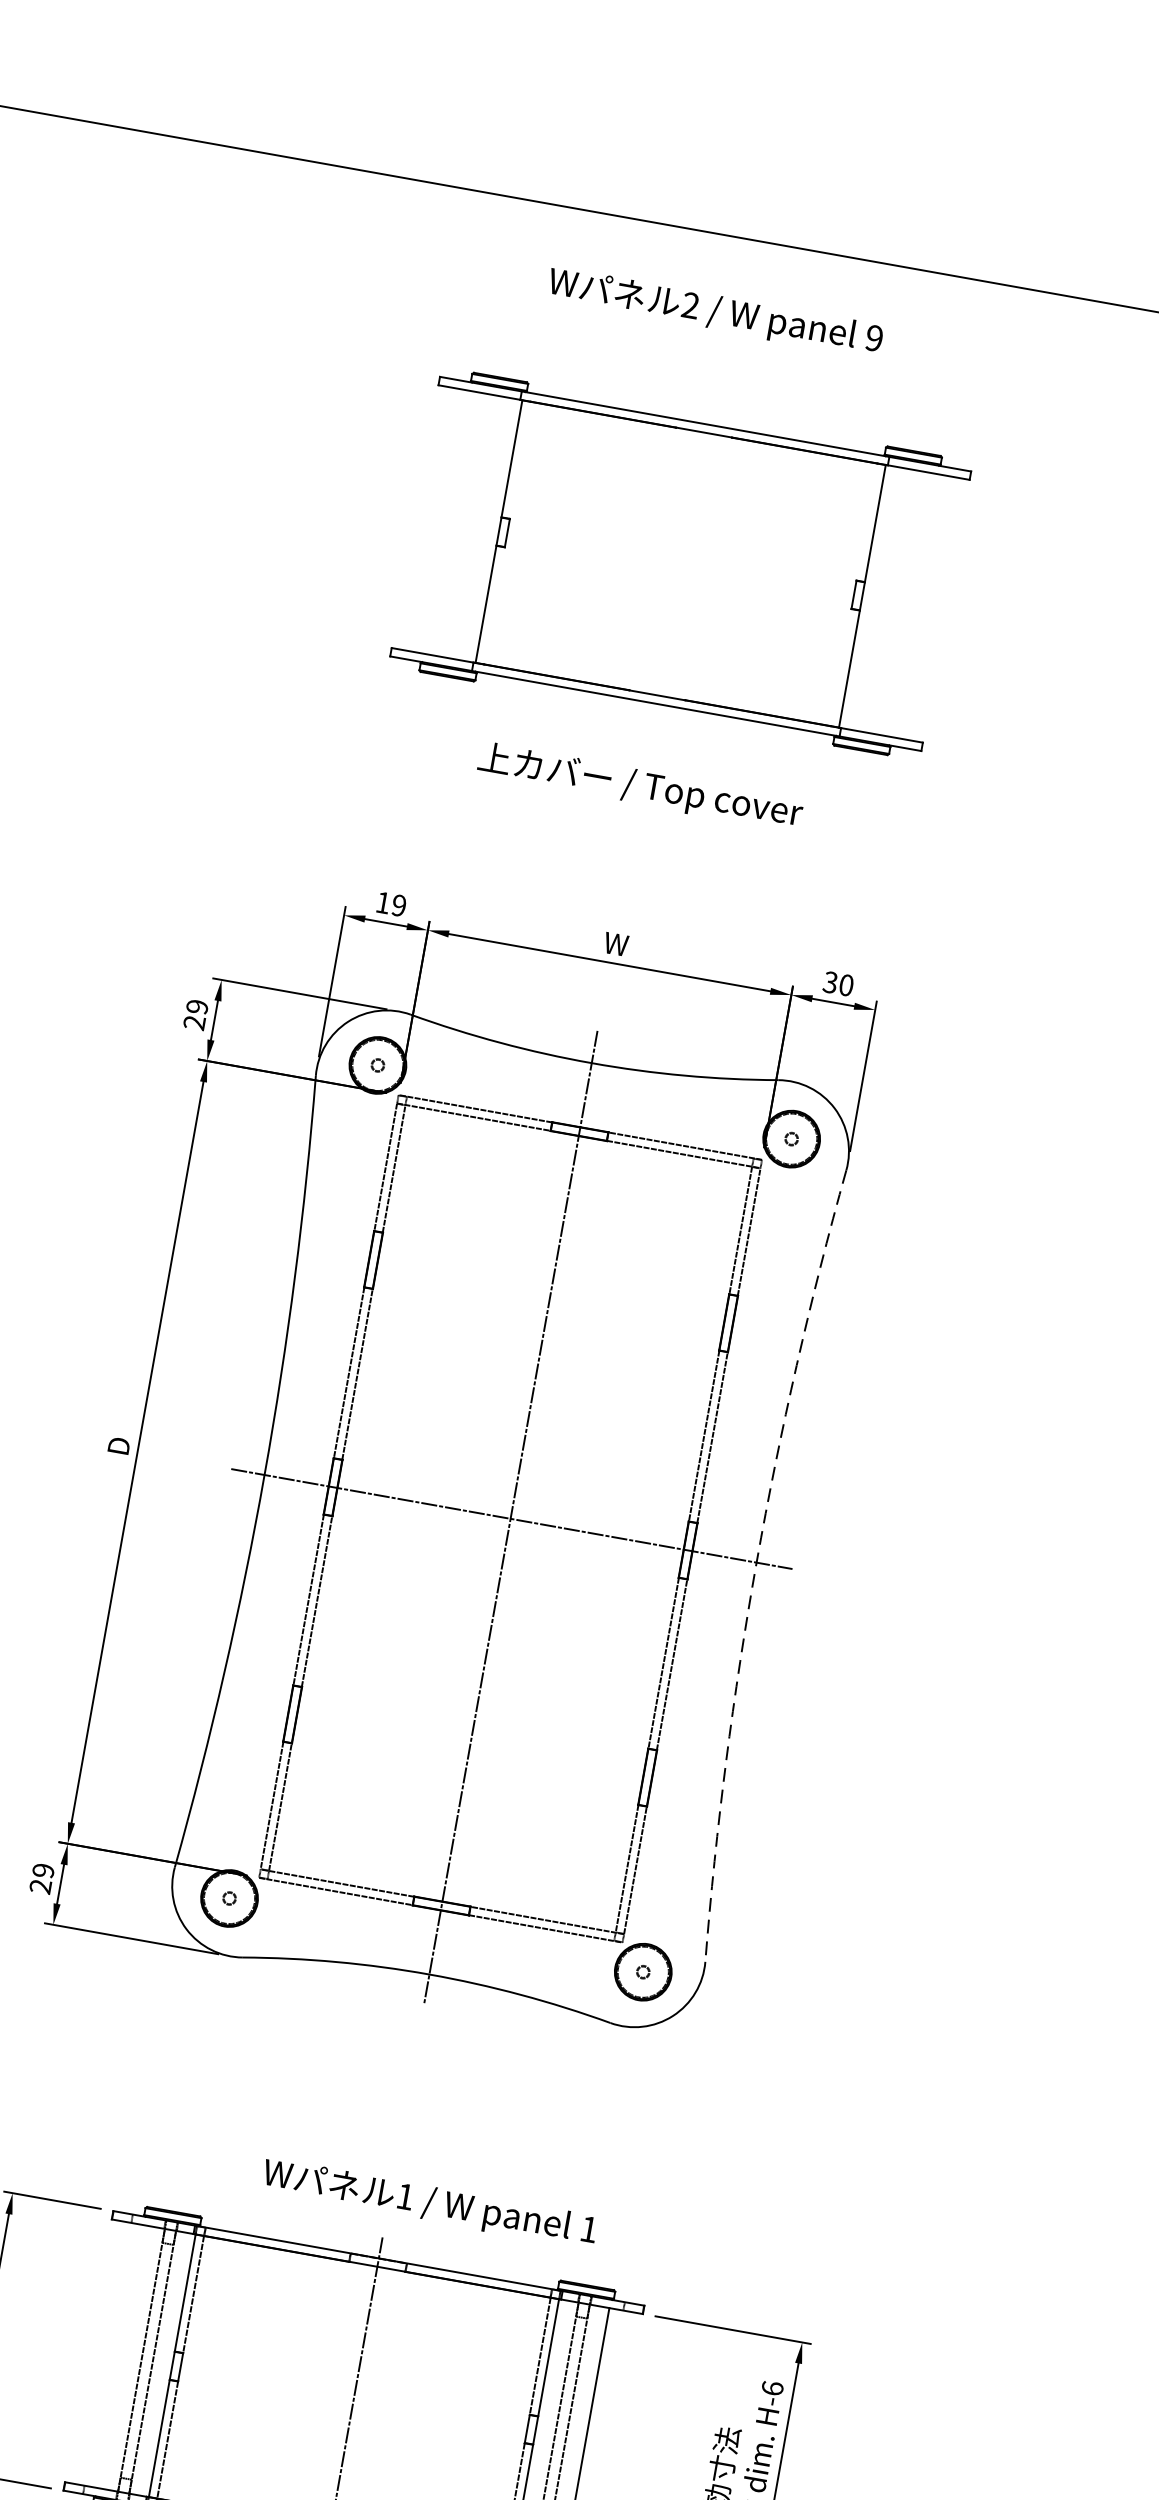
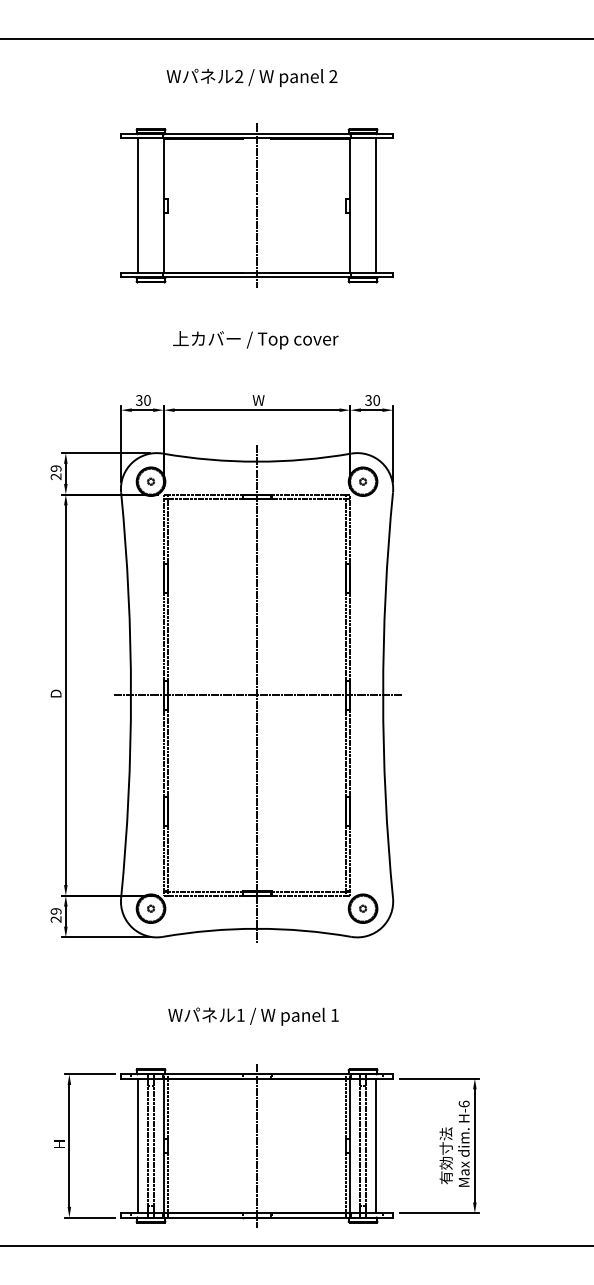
text: (874, 338) -> (333, 76), 9 -> 2
line: (449, 522) -> (138, 205), added
line: (681, 563) -> (257, 205), added
line: (913, 604) -> (376, 205), added
text: (639, 787) -> (255, 340), moved
text: (391, 904) -> (143, 400), 19 -> 30
arc: (757, 1563) -> (383, 695), dashed -> solid
text: (429, 2203) -> (253, 1016), moved
line: (122, 2356) -> (138, 1145), added

